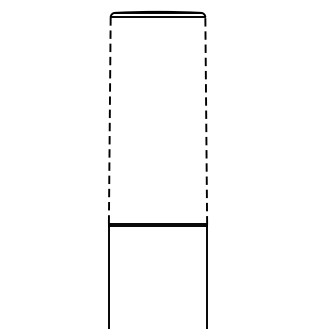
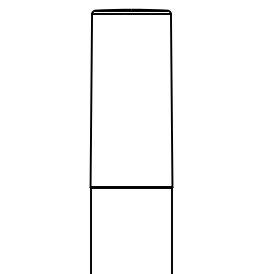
line: (205, 120) -> (171, 100), dashed -> solid
line: (110, 121) -> (91, 101), dashed -> solid

